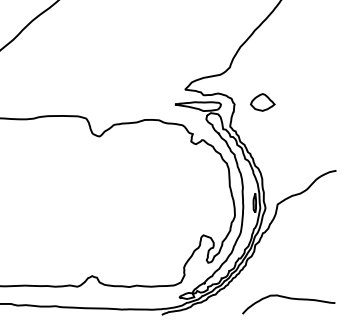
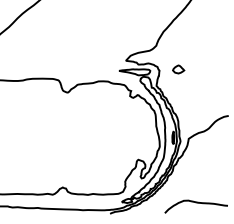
part: (262, 102) -> (178, 69), size x0.7

